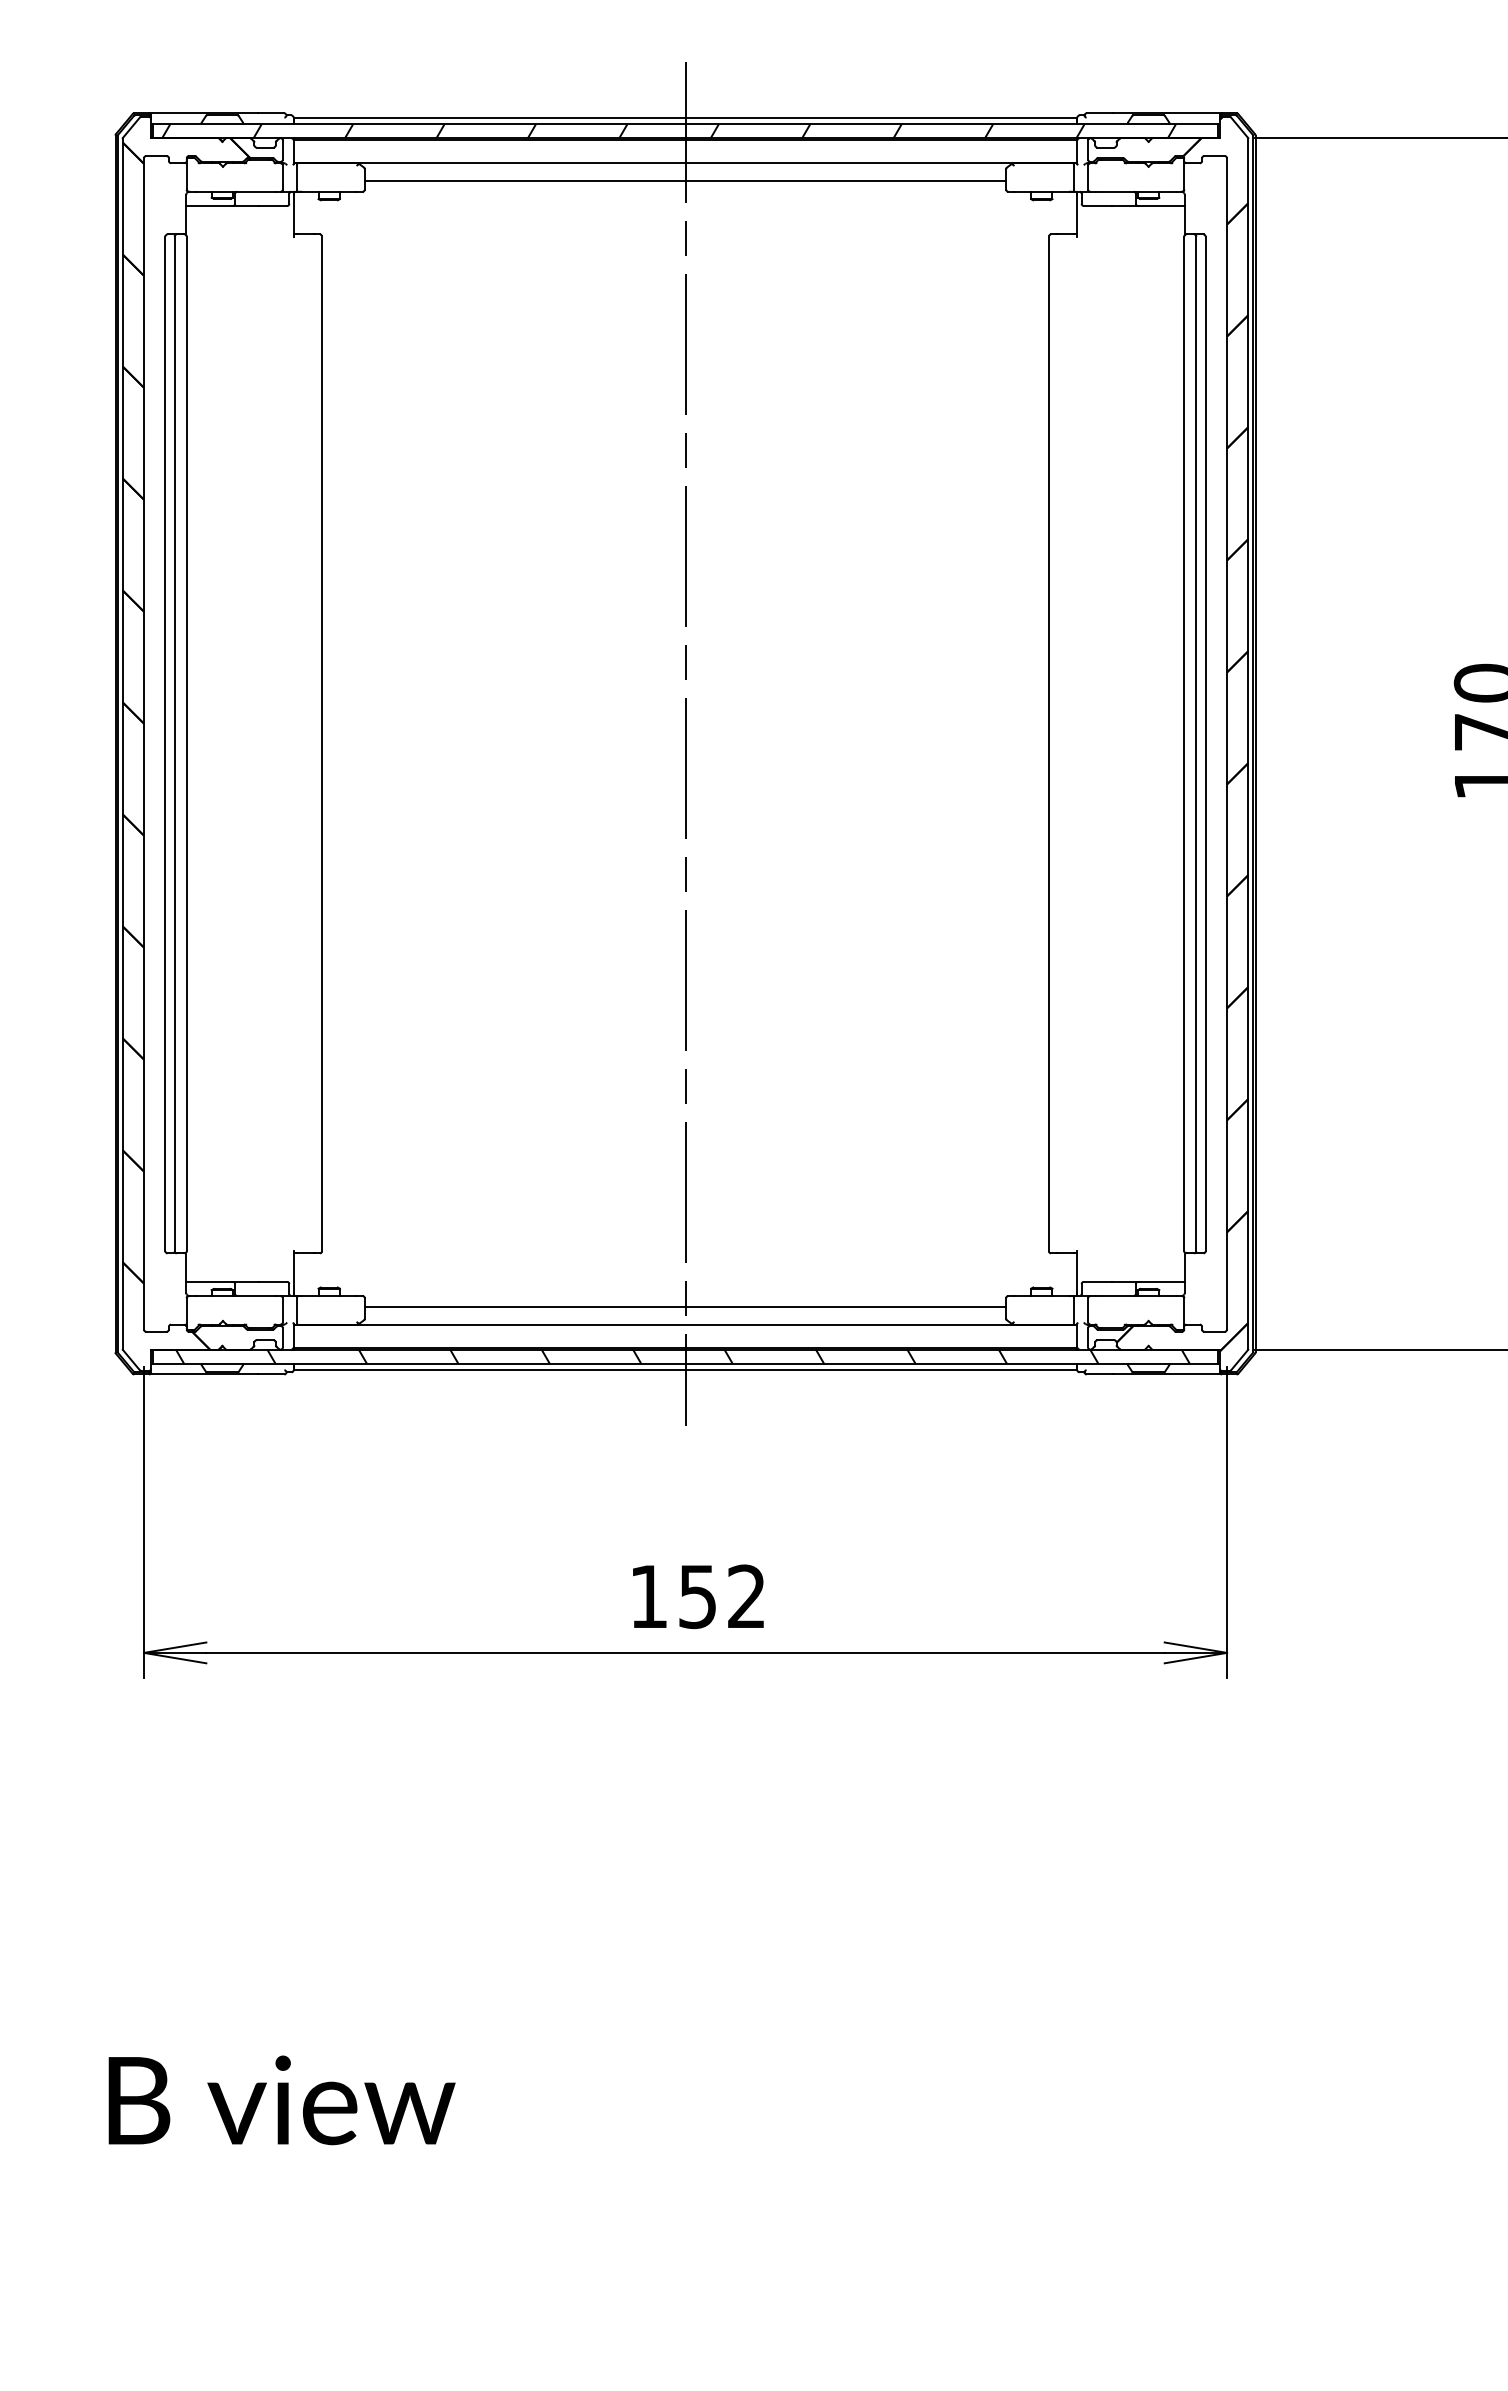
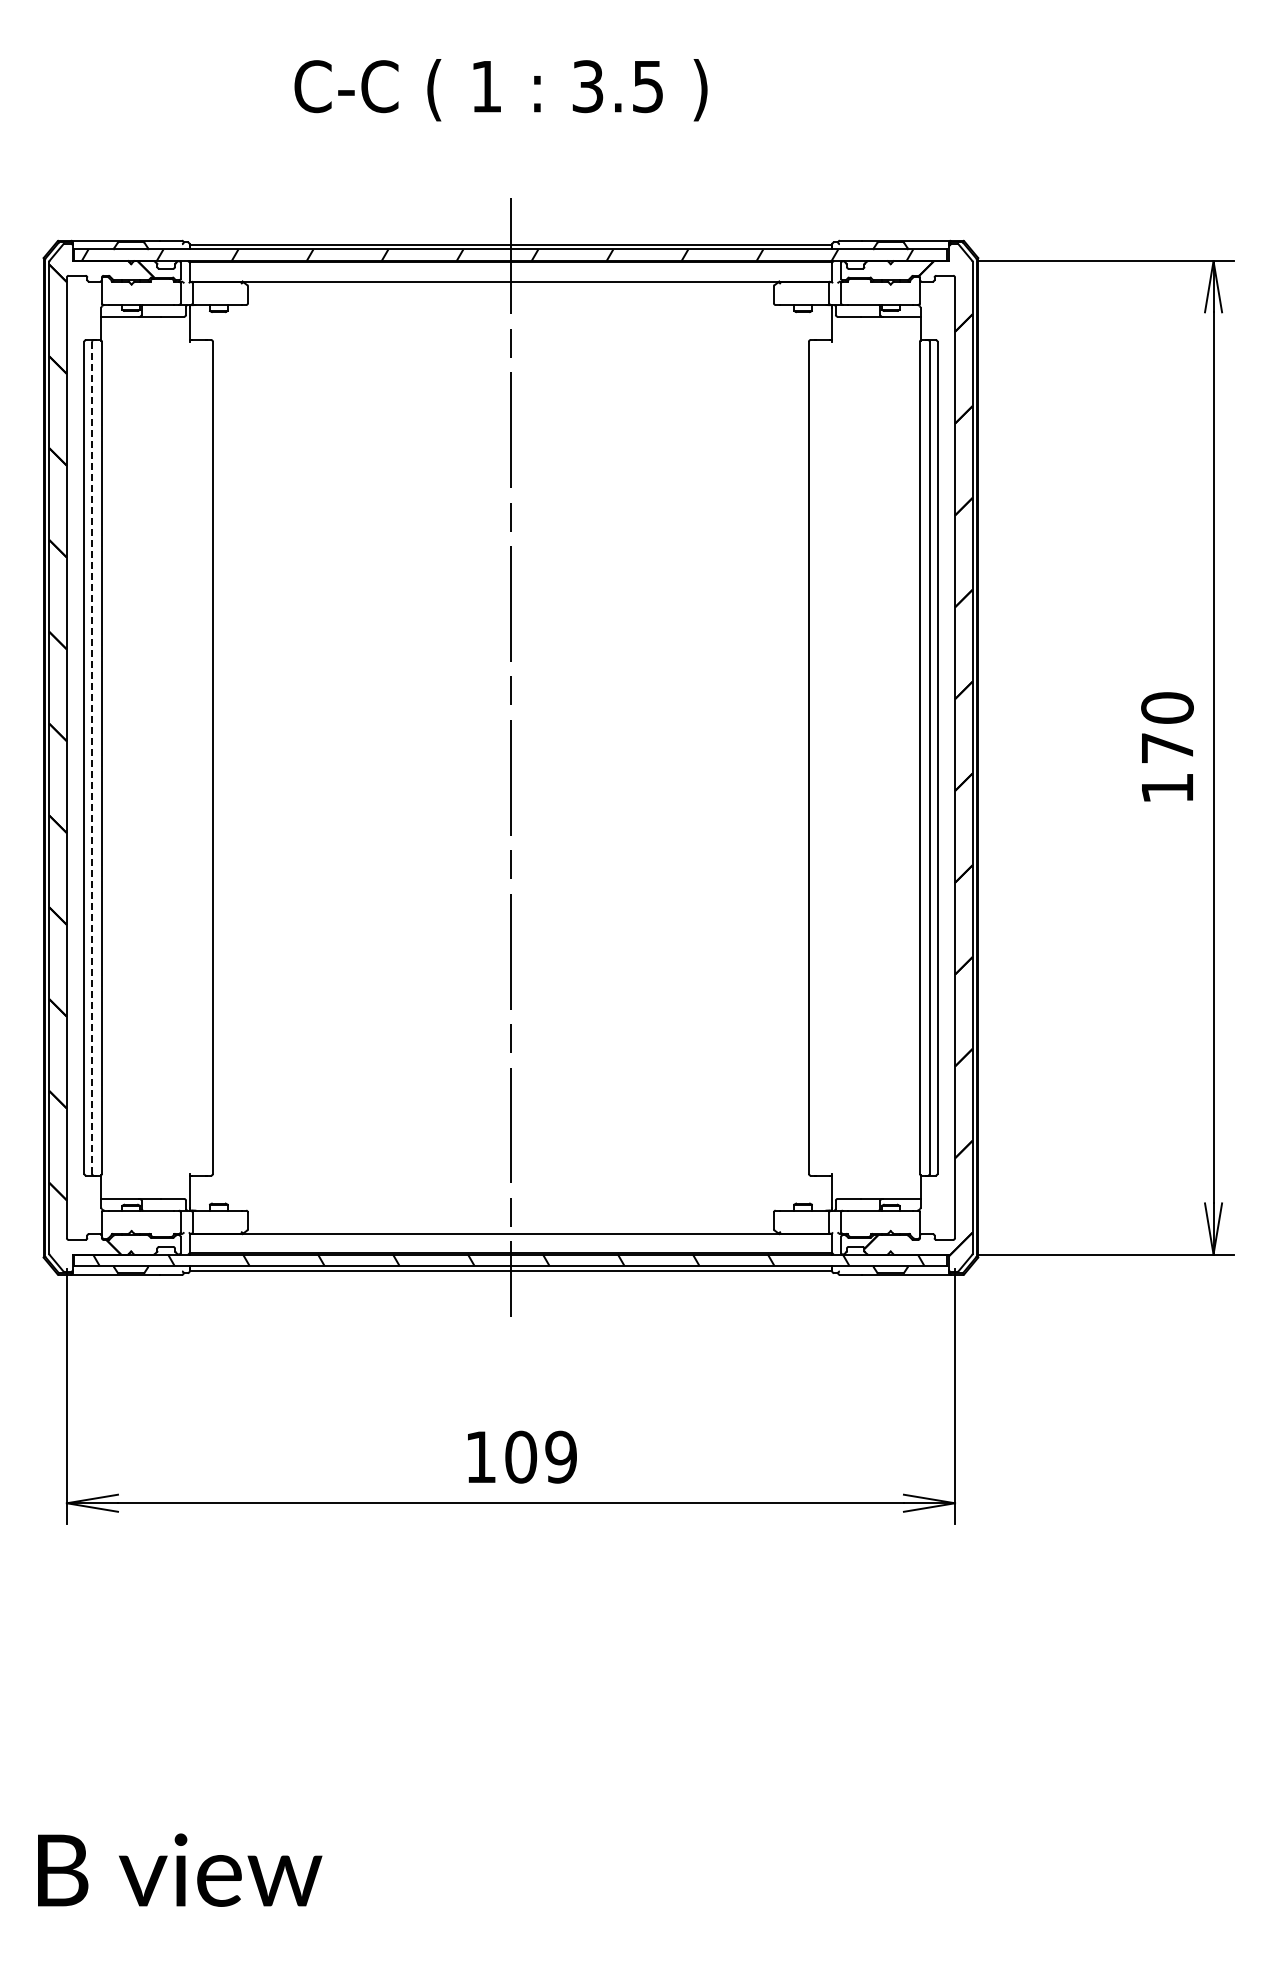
line: (684, 181) -> (510, 296), removed
line: (175, 744) -> (92, 758), solid -> dashed
line: (684, 1306) -> (510, 1219), removed
text: (721, 1595) -> (540, 1456), 152 -> 109

